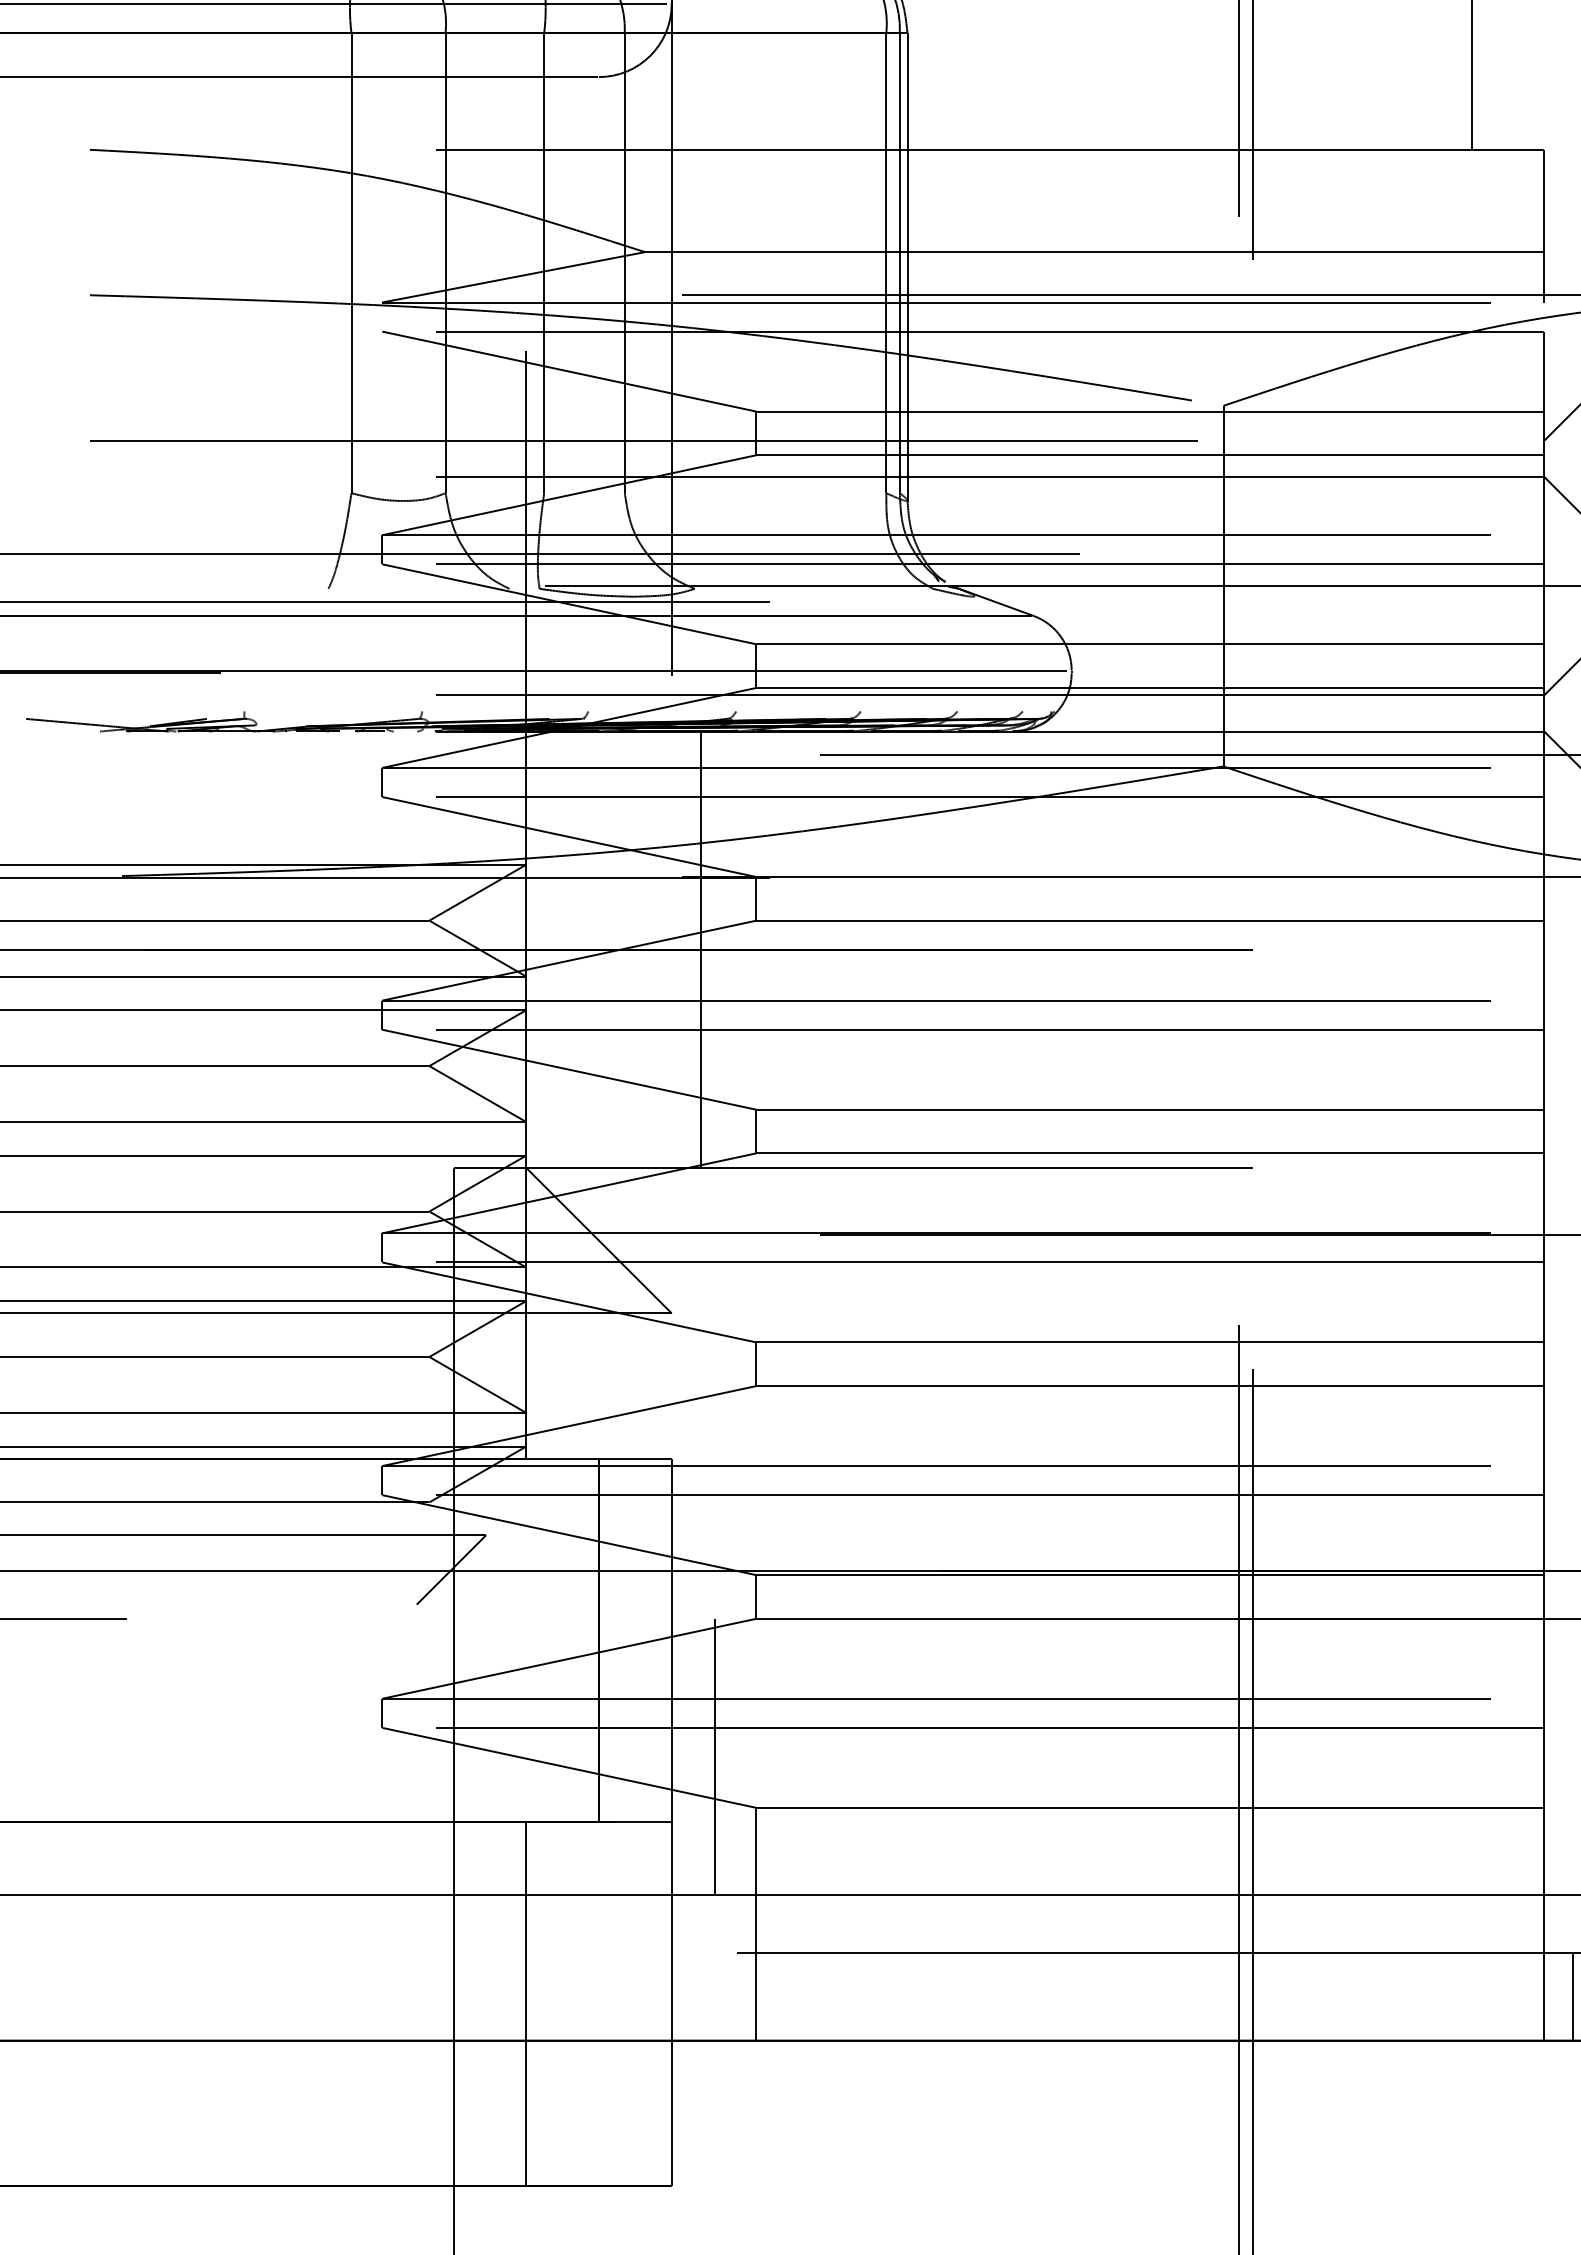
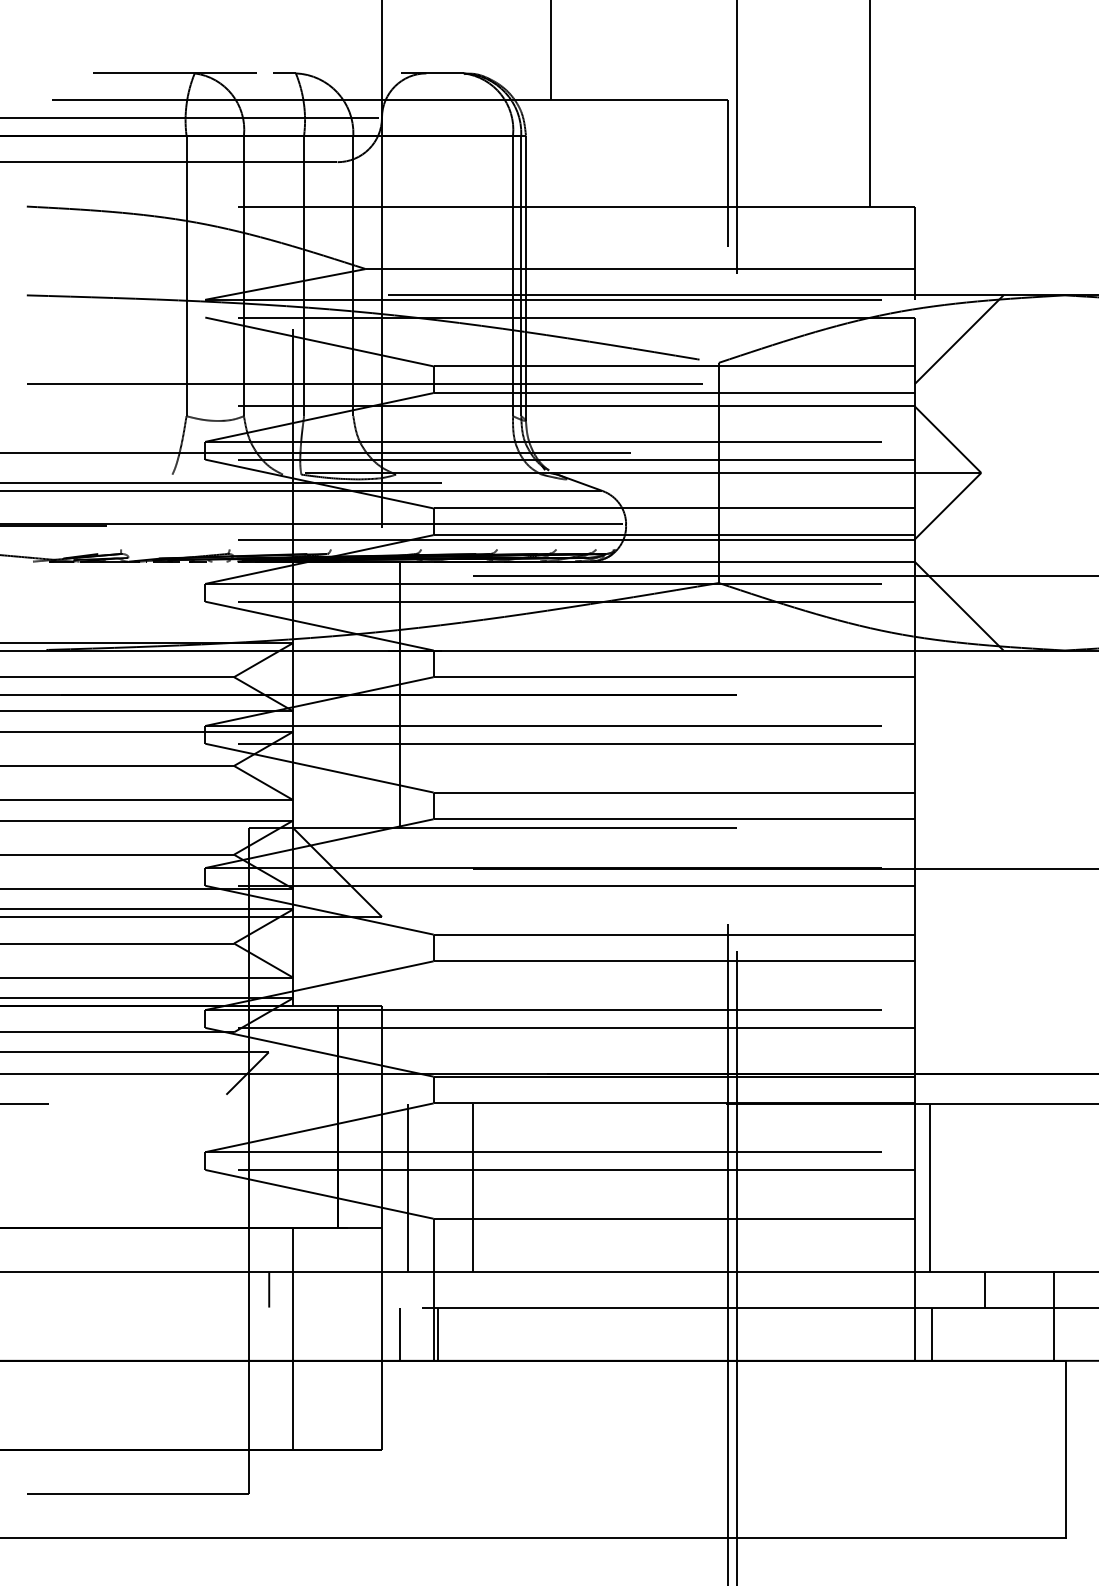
line: (821, 1756) -> (473, 1187), added
line: (1570, 1756) -> (930, 1187), added
line: (487, 1923) -> (269, 1289), added
line: (700, 1995) -> (399, 1333), added
line: (762, 1995) -> (437, 1333), added

